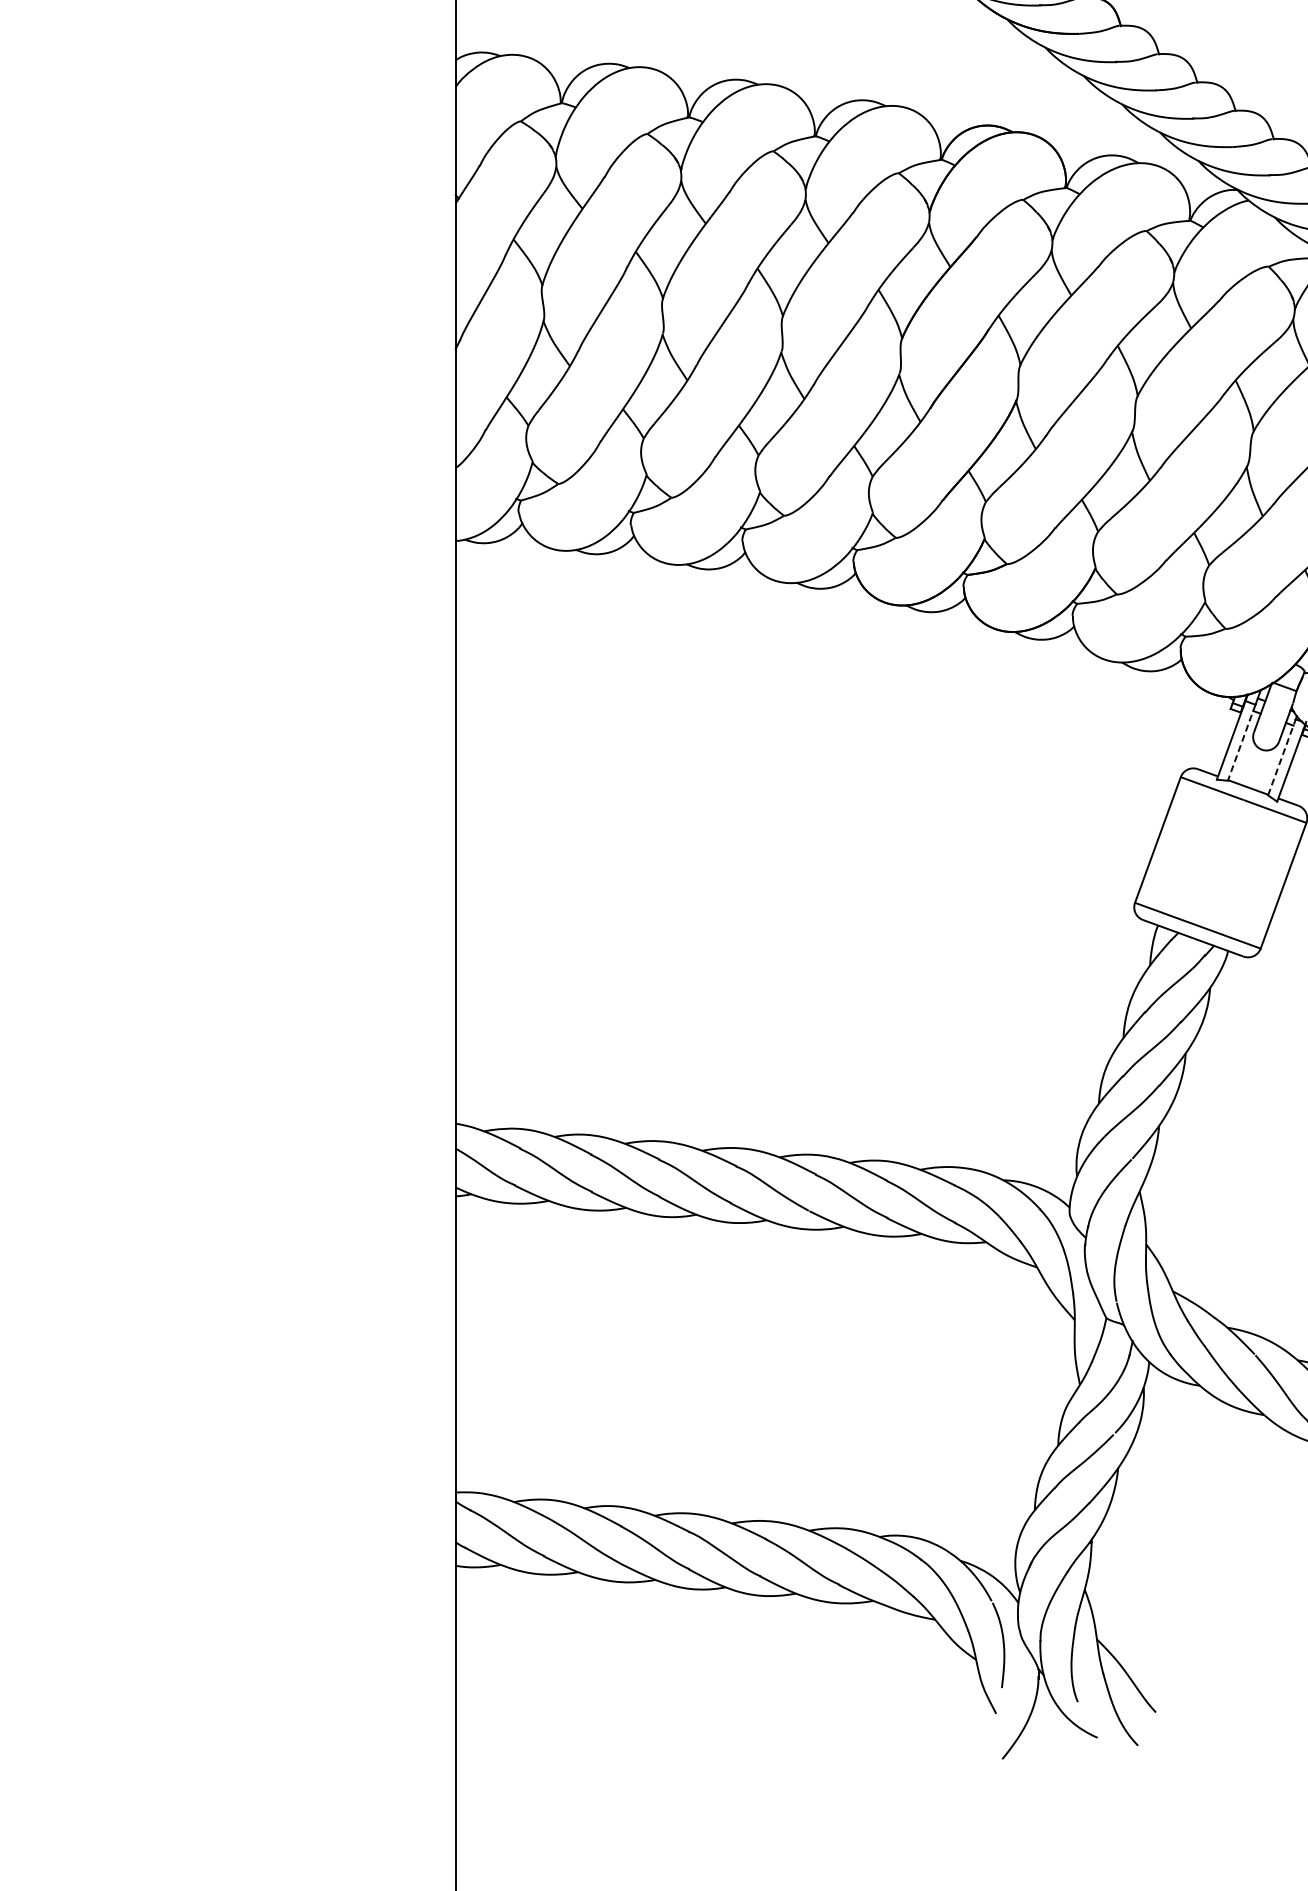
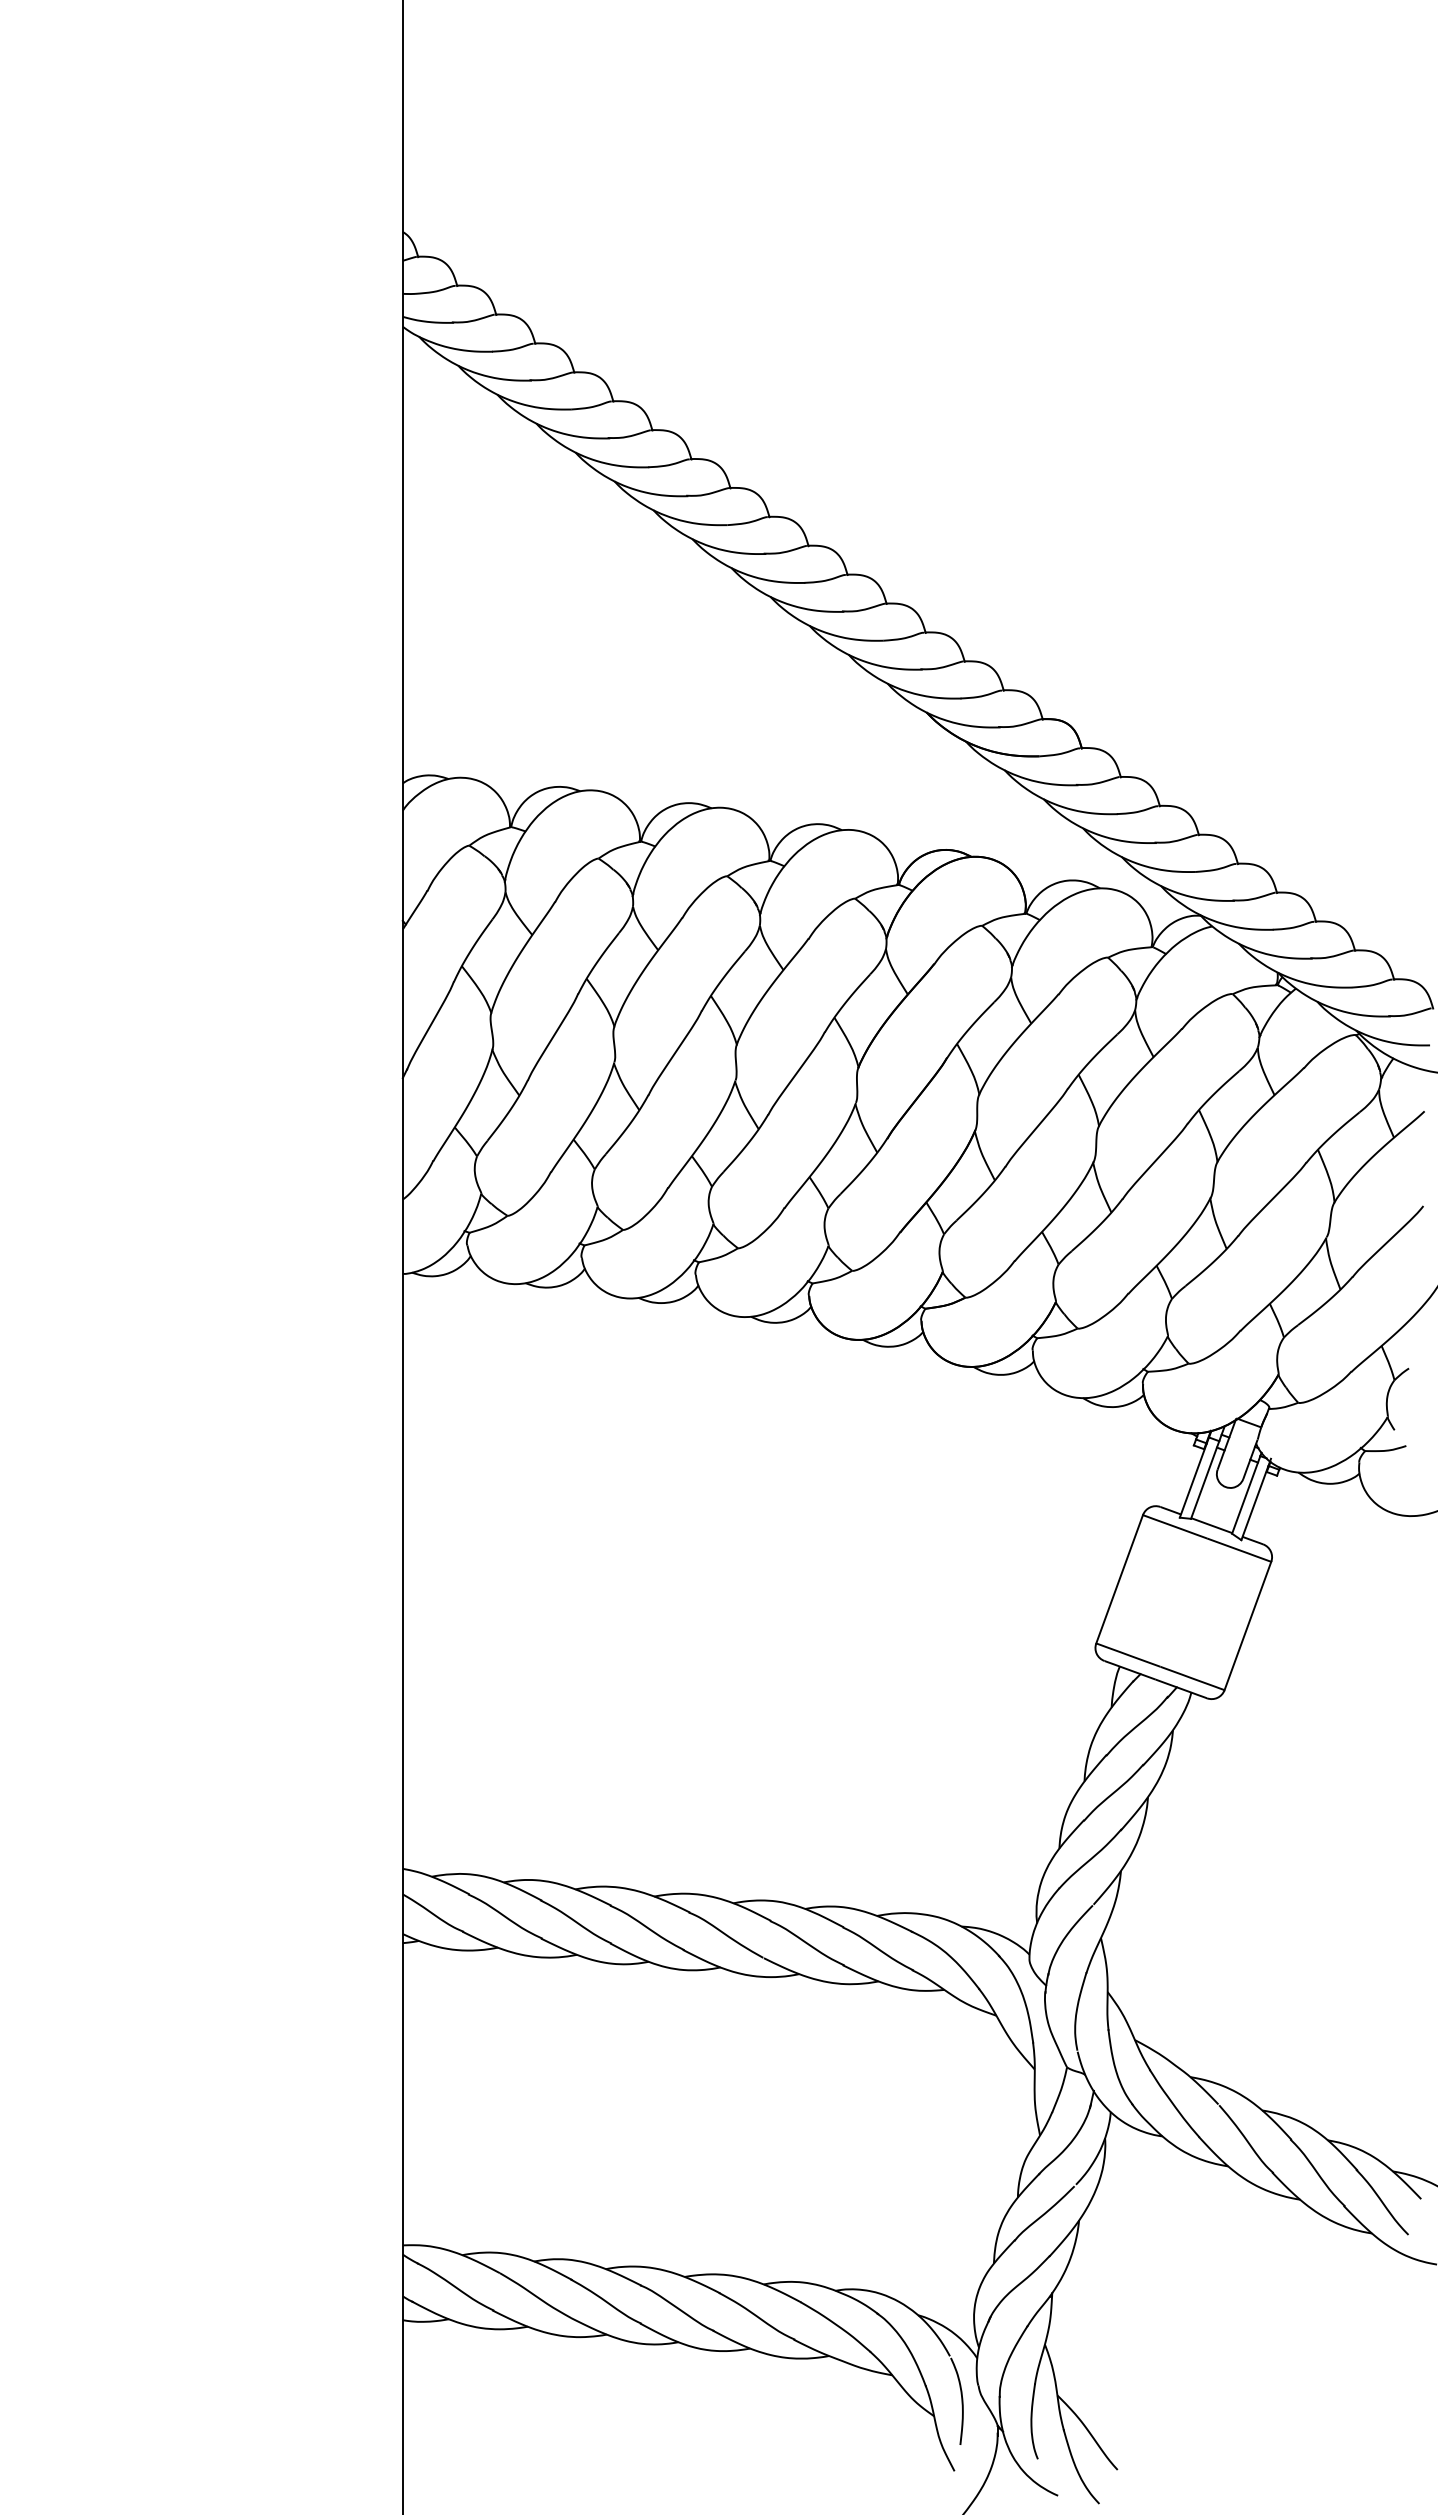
line: (1241, 743) -> (1204, 1480), dashed -> solid
line: (1282, 756) -> (1246, 1494), dashed -> solid

